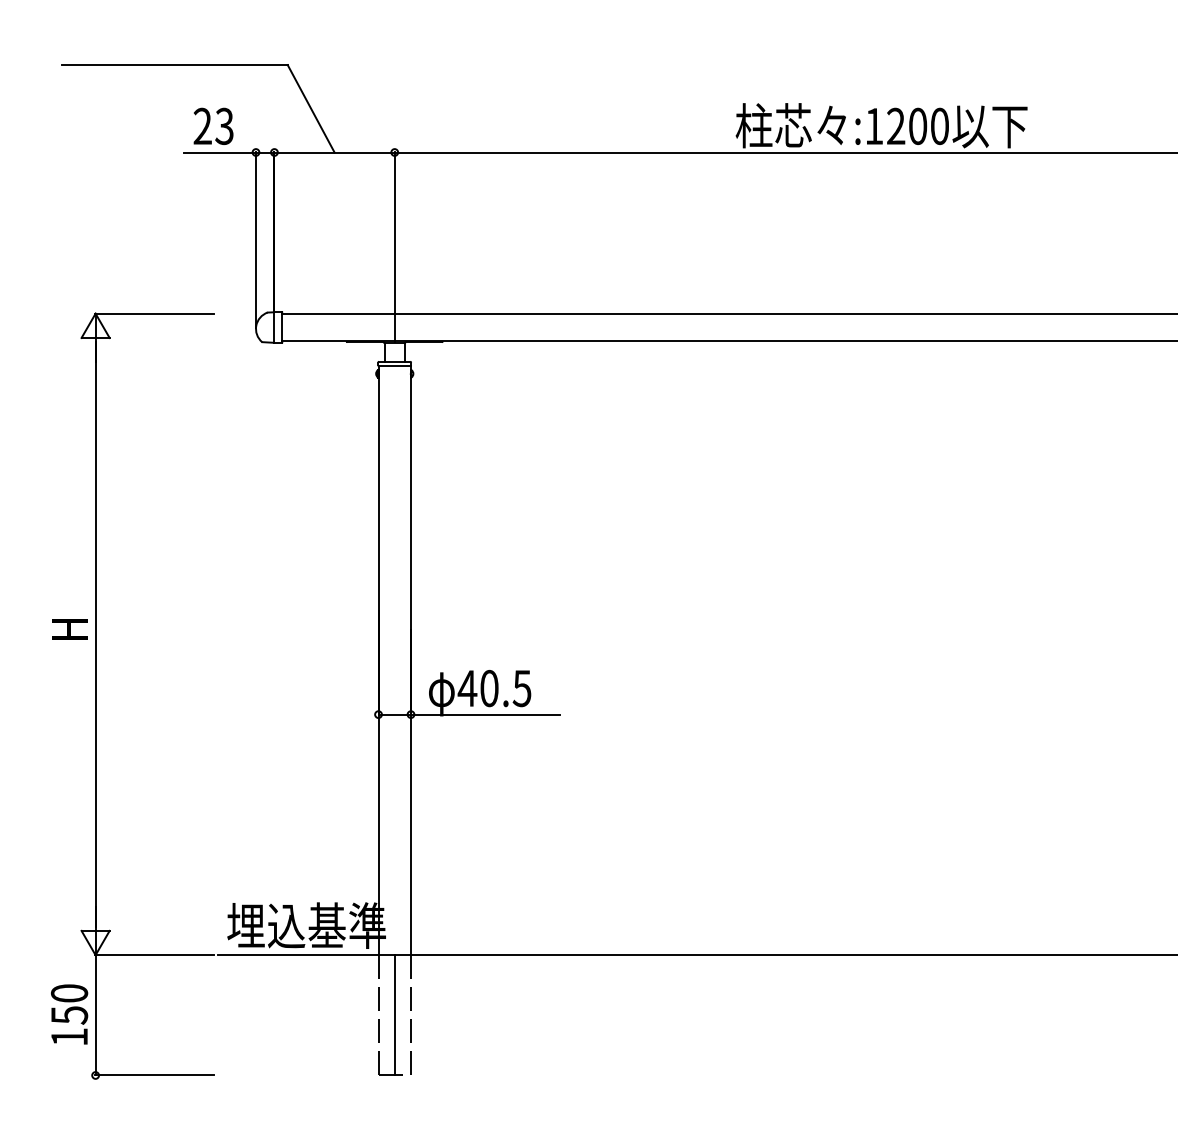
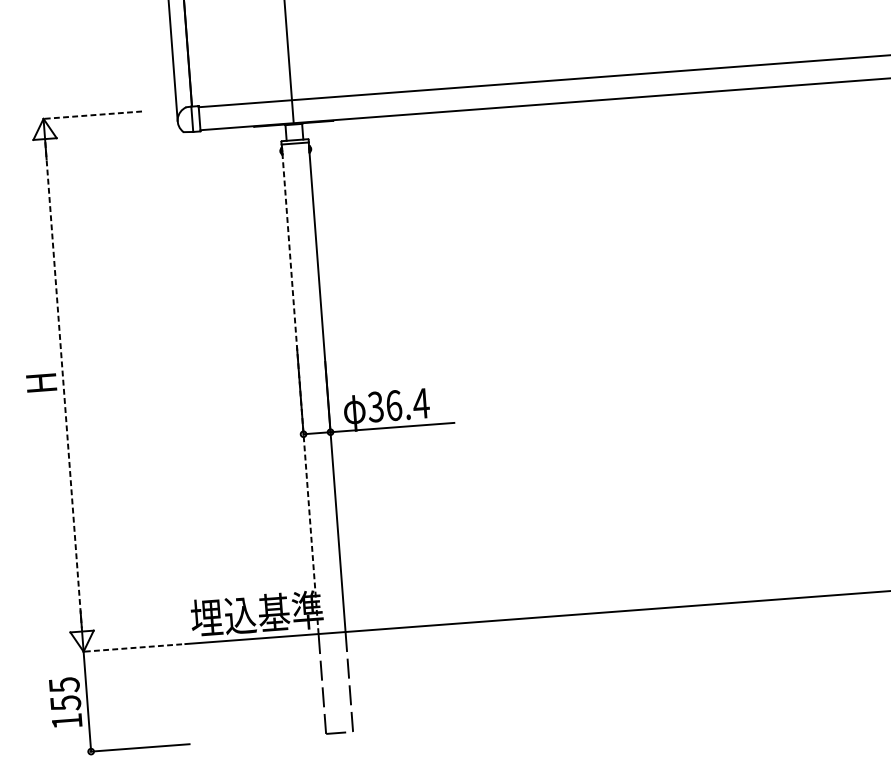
line: (154, 313) -> (92, 115), solid -> dashed
line: (95, 634) -> (63, 385), solid -> dashed
line: (378, 660) -> (300, 389), solid -> dashed
text: (494, 688) -> (398, 405), 40.5 -> 36.4
line: (154, 955) -> (132, 648), solid -> dashed
text: (69, 993) -> (64, 685), 150 -> 155
line: (394, 1015) -> (335, 683), removed

